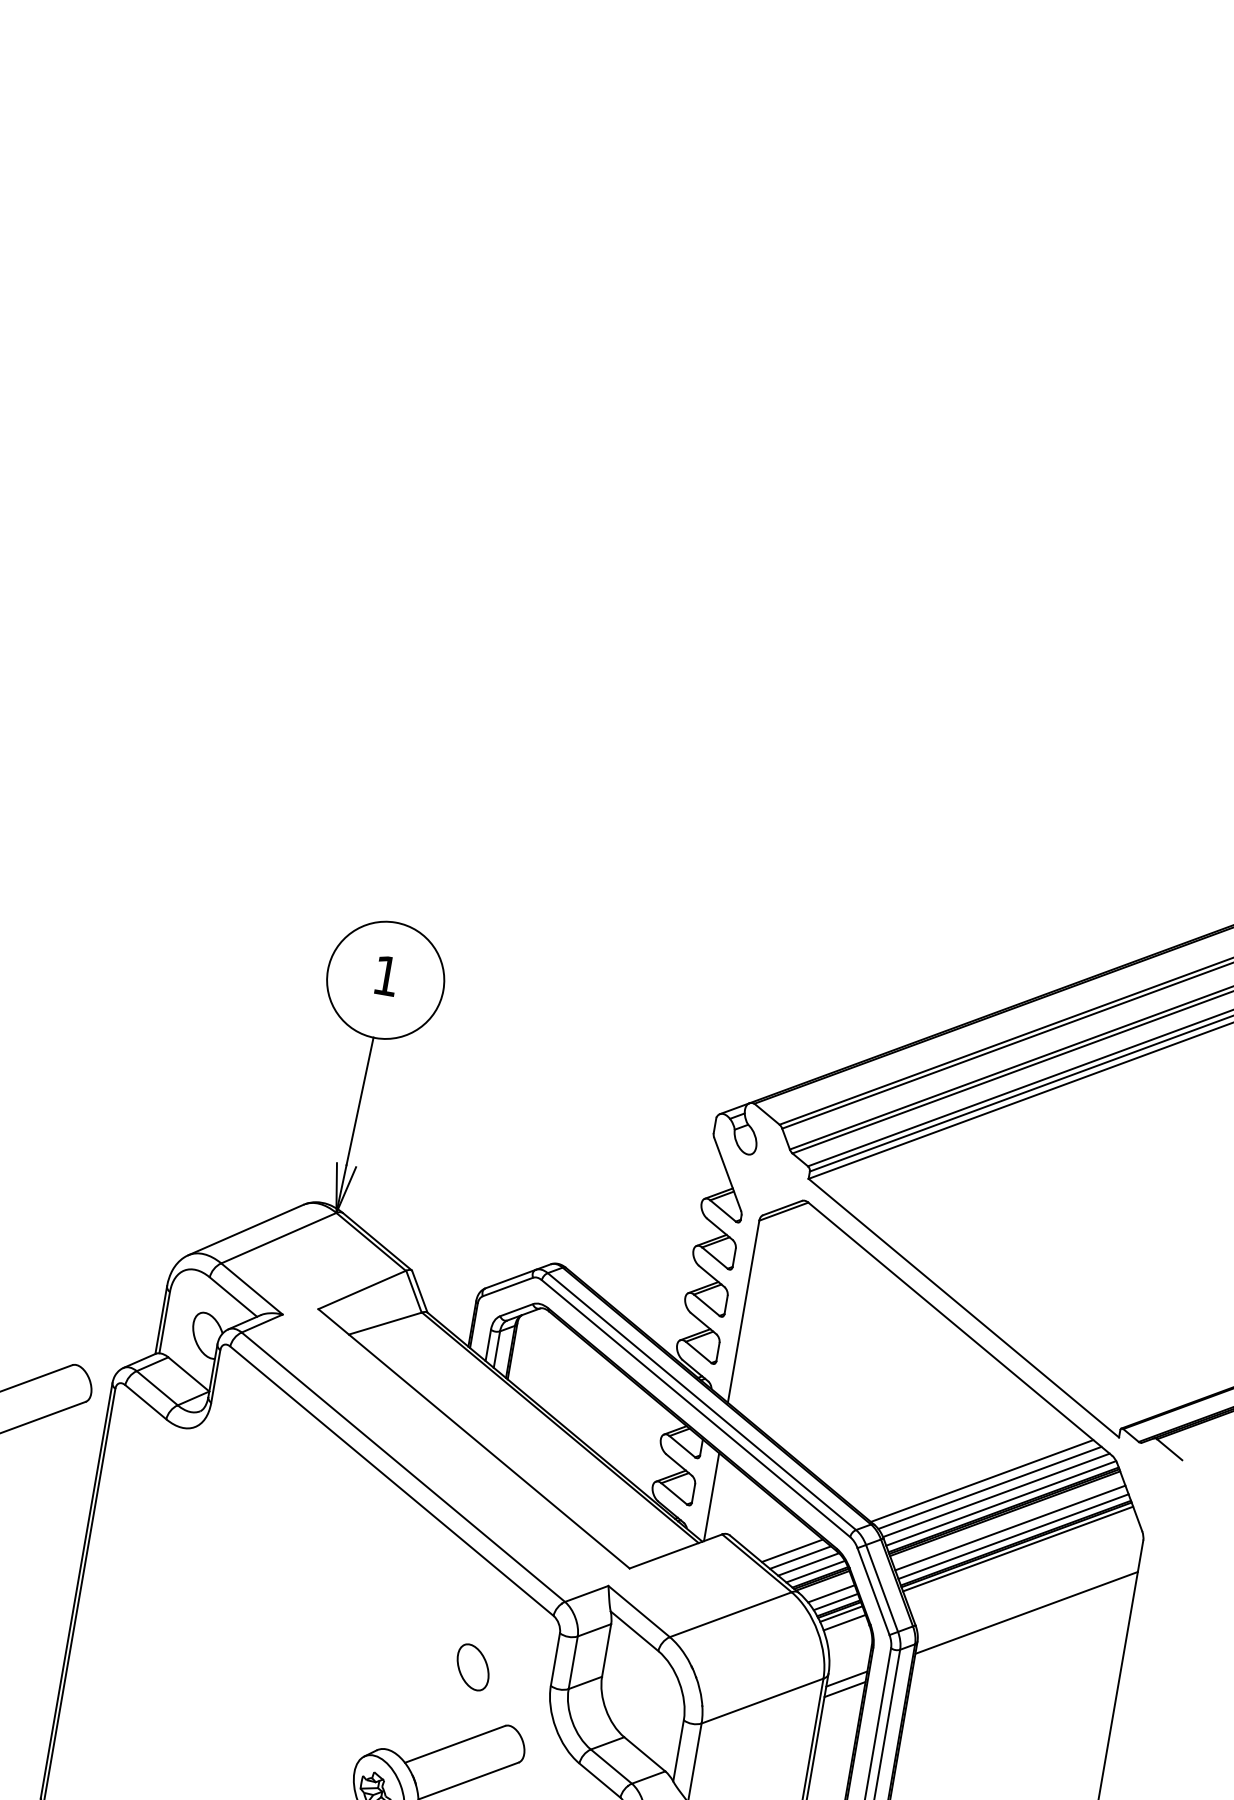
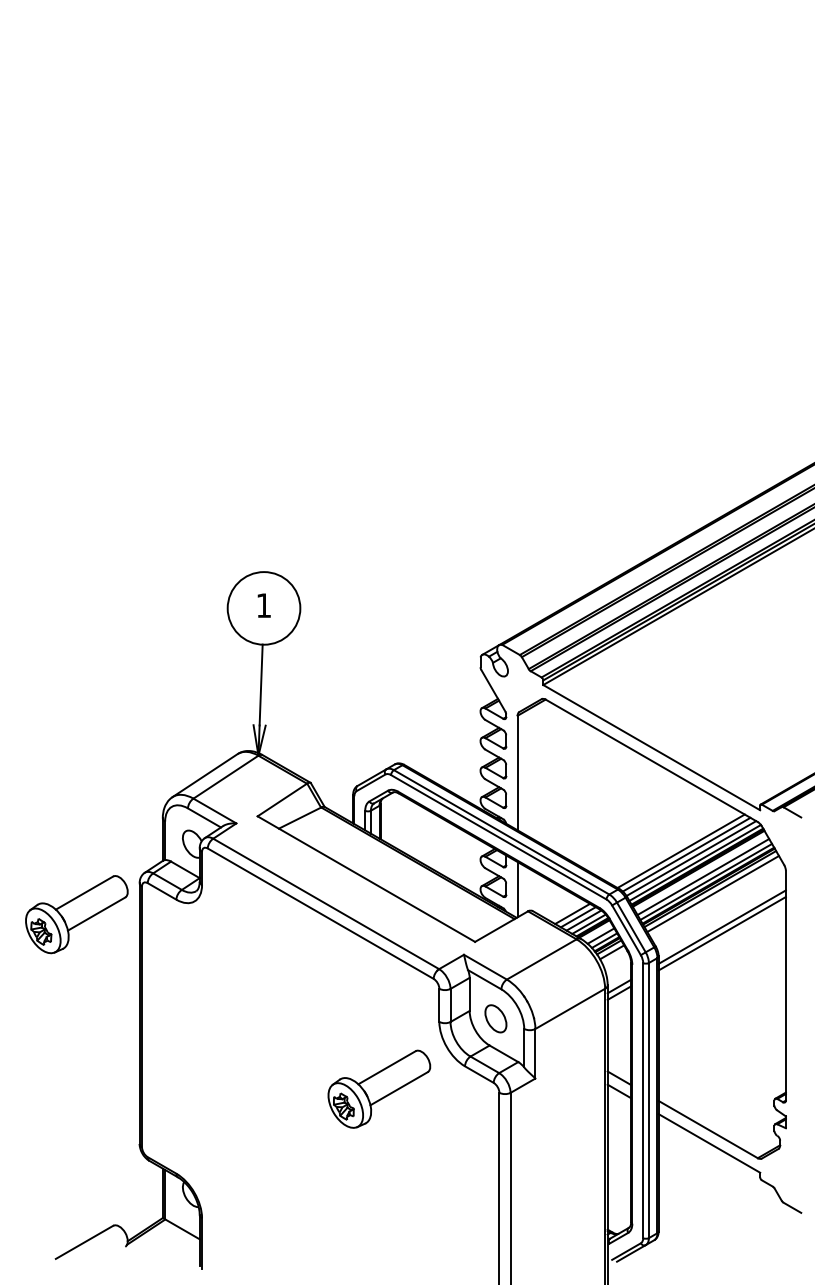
line: (1020, 1556) -> (712, 893), added
line: (1023, 1622) -> (721, 933), added
part: (472, 1666) -> (495, 1018), moved

